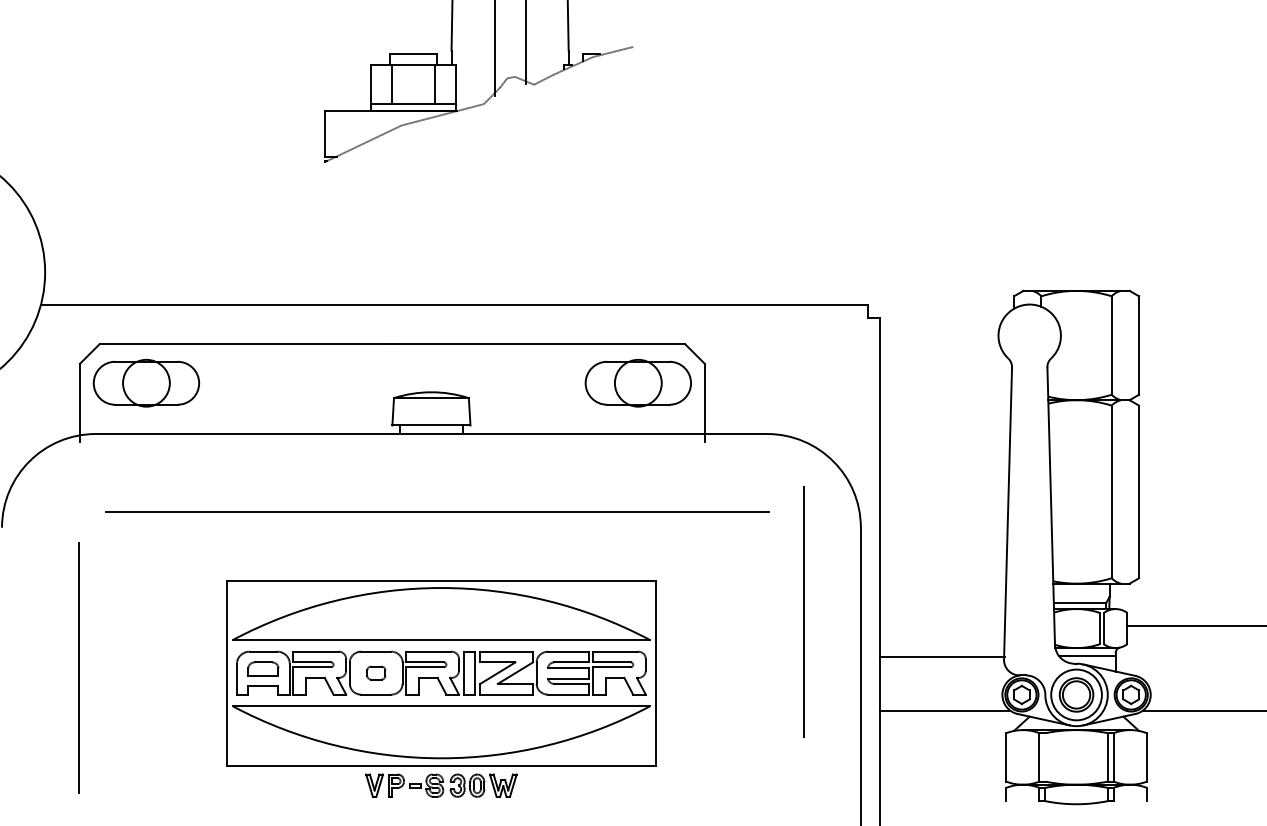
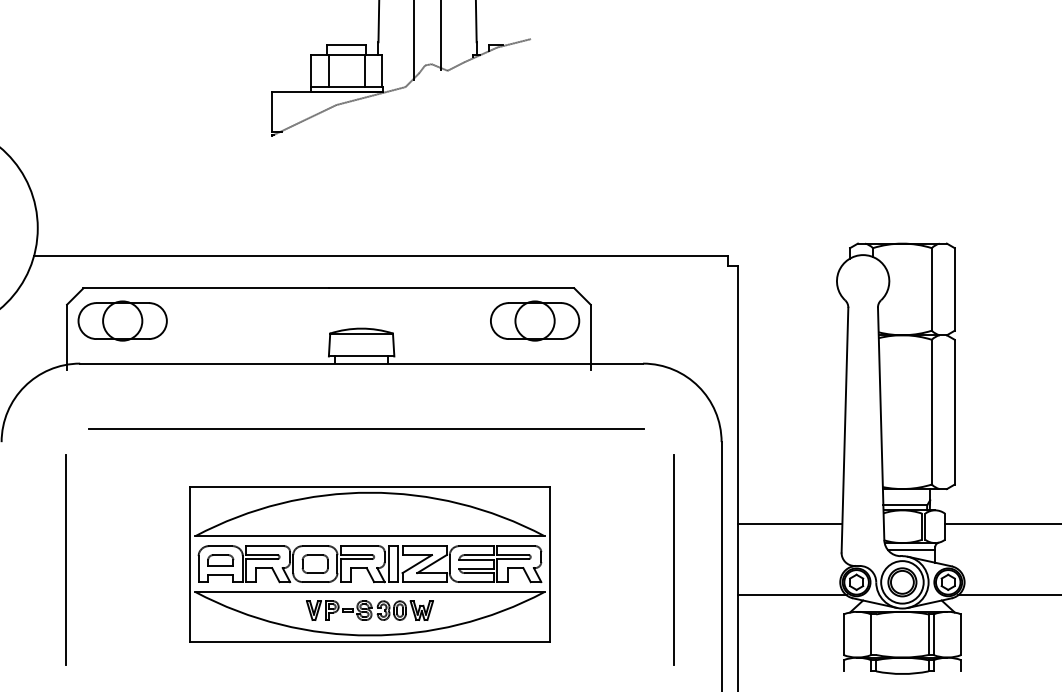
line: (803, 611) -> (673, 559), moved
line: (942, 656) -> (790, 524), moved
part: (376, 672) -> (315, 563), size x1.67
part: (441, 785) -> (370, 610), moved

